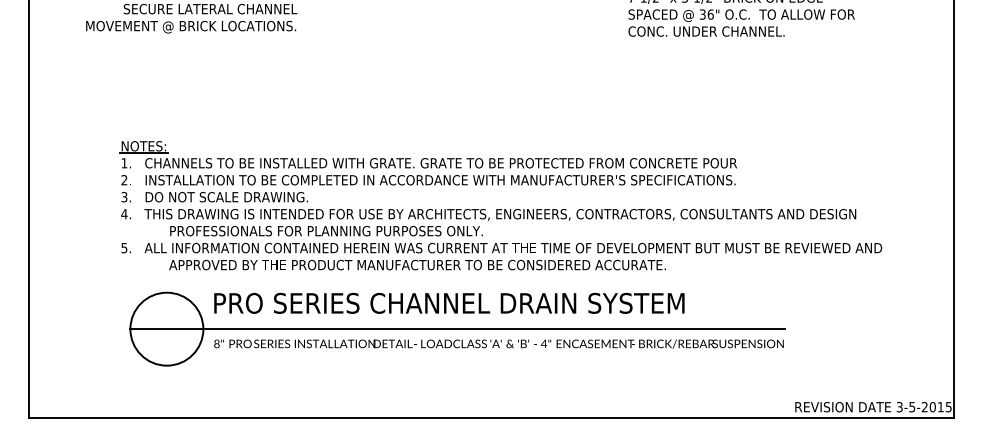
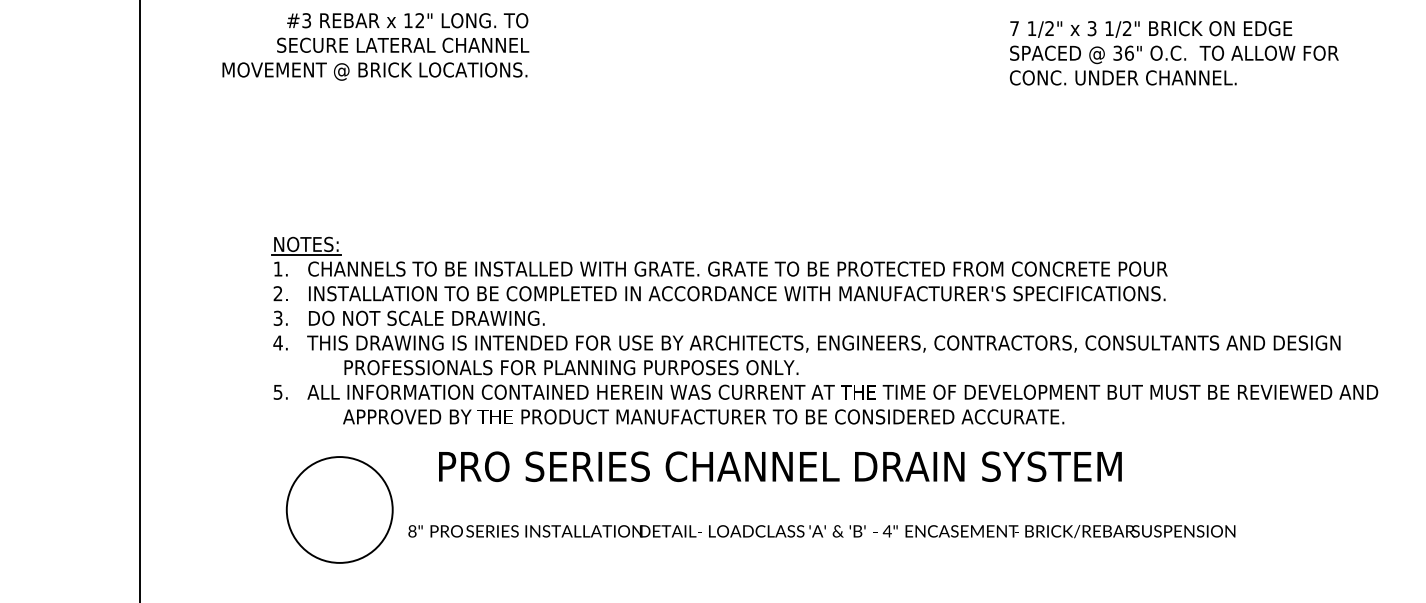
text: (449, 302) -> (780, 465), moved
line: (457, 329) -> (761, 510), removed

